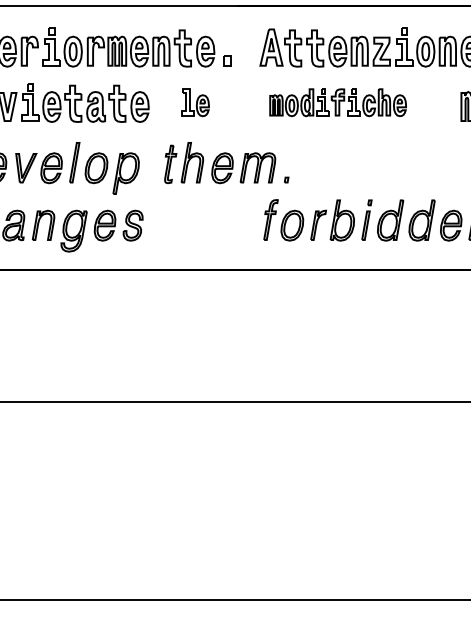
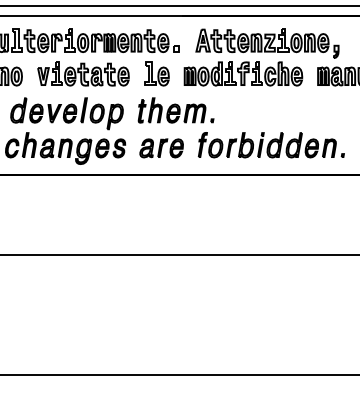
part: (194, 101) -> (156, 73), size x1.43
part: (338, 101) -> (243, 73), size x1.43
part: (202, 225) -> (161, 148), added

